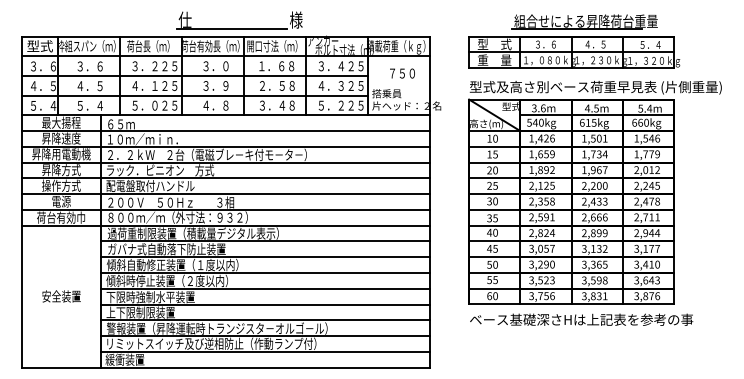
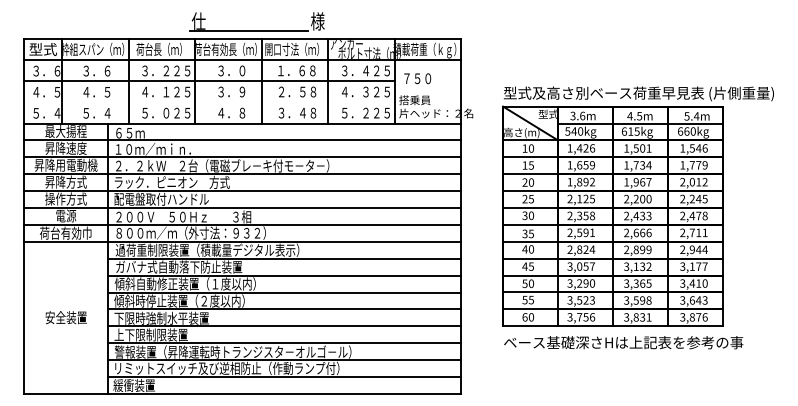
part: (573, 41) -> (615, 44), removed
text: (402, 73) -> (417, 78), moved
line: (194, 95) -> (208, 102), removed

